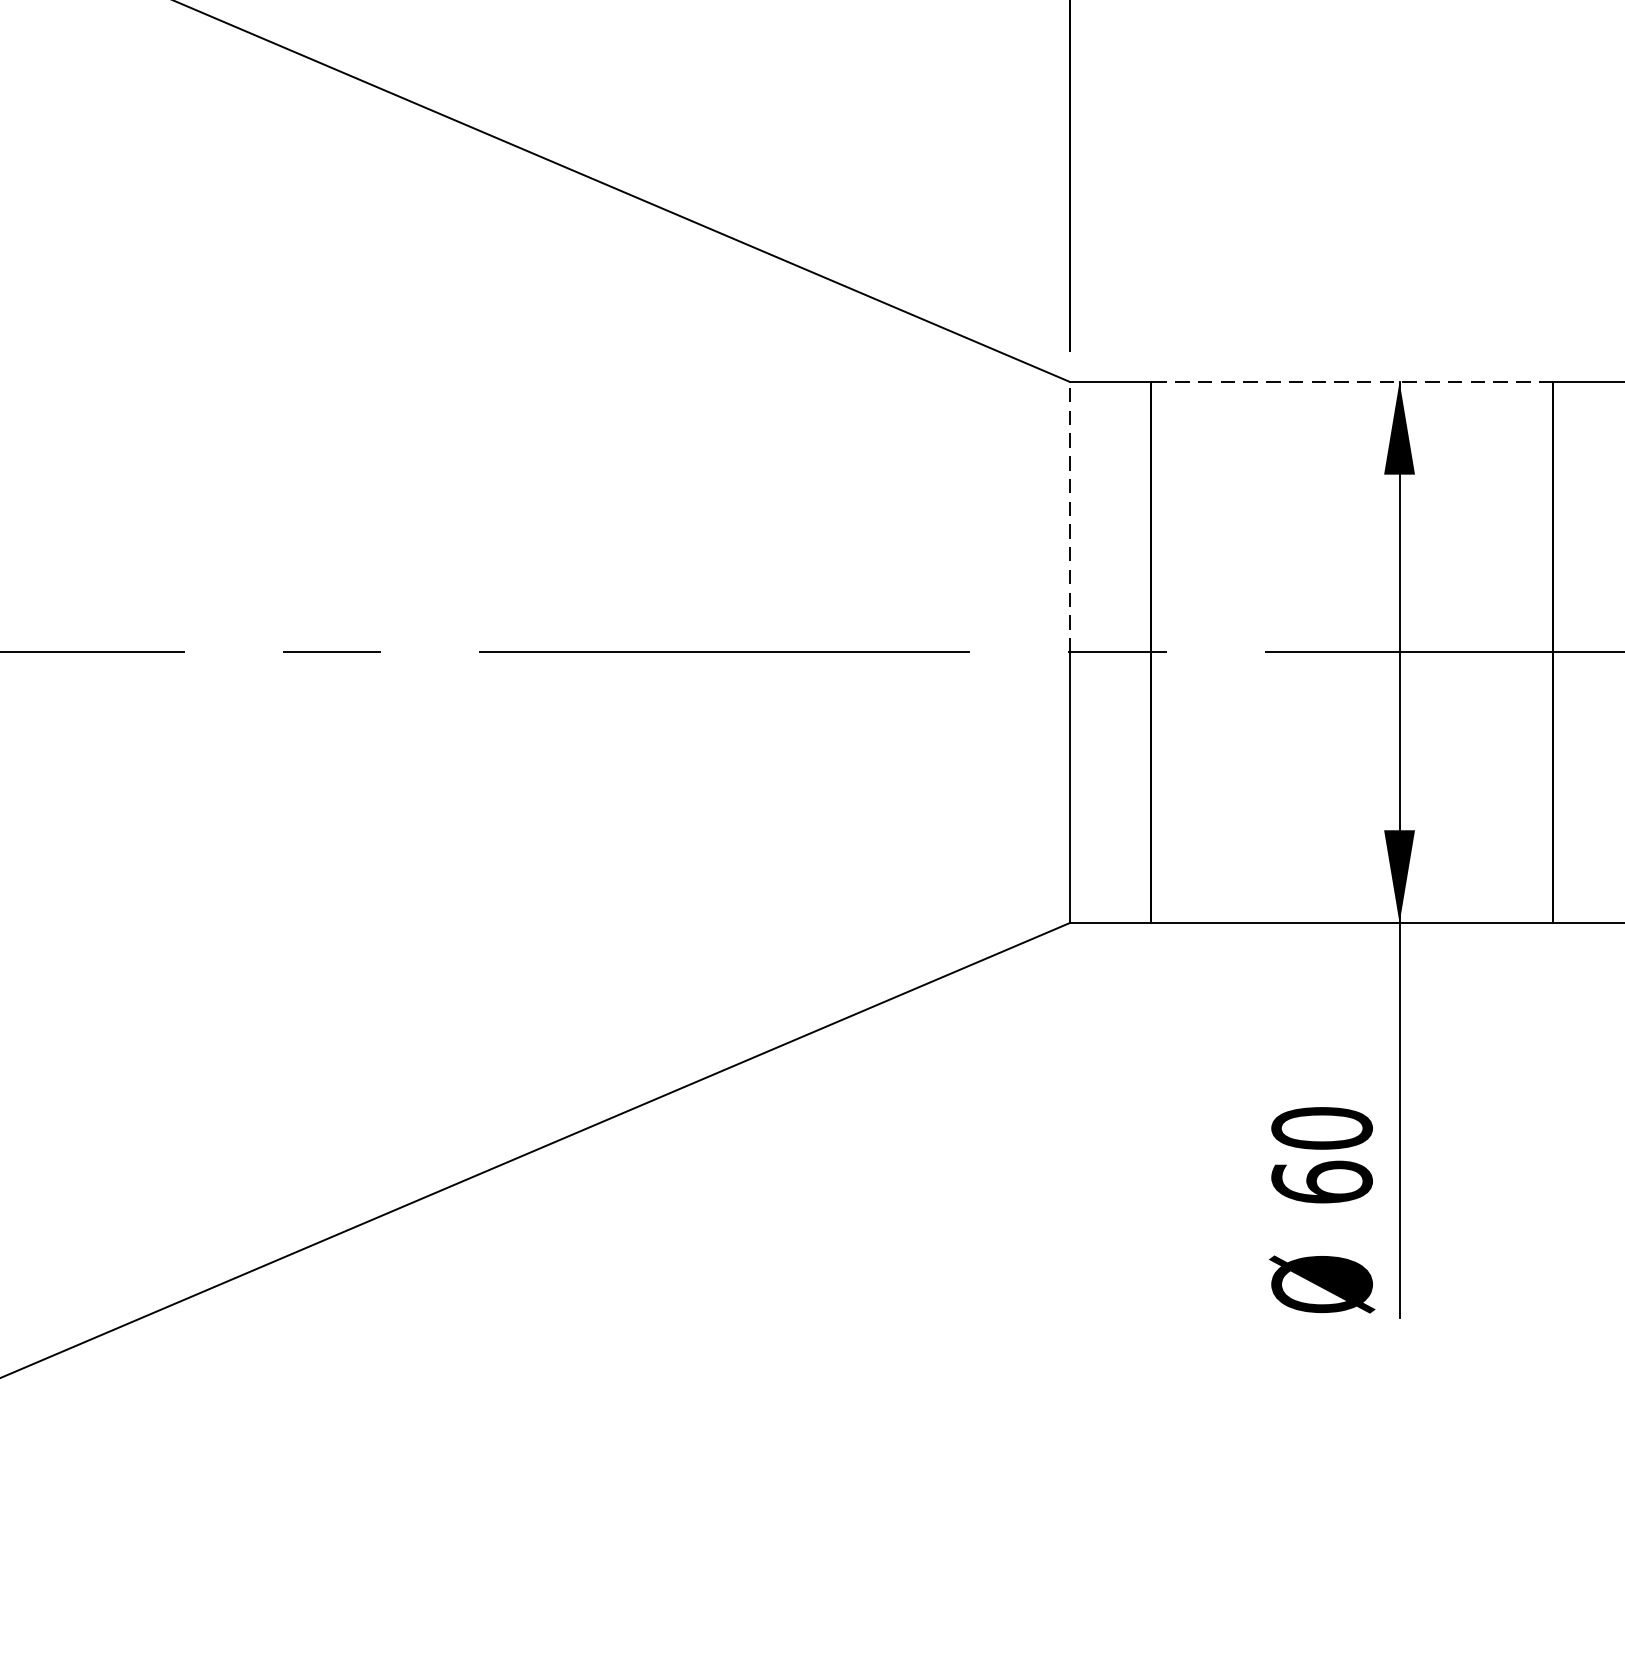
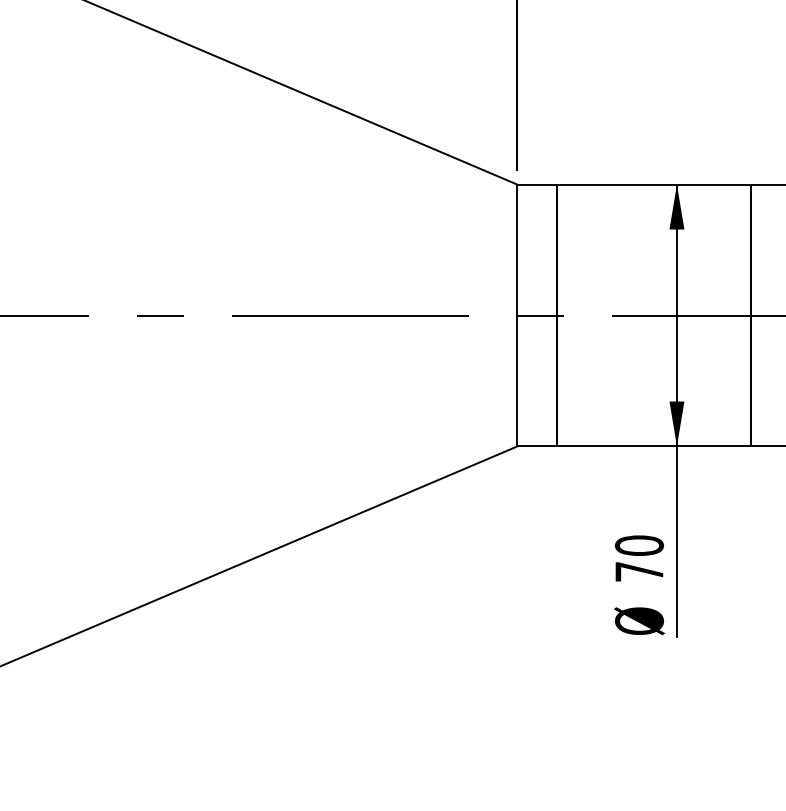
line: (1351, 381) -> (653, 184), dashed -> solid
line: (1069, 515) -> (517, 249), dashed -> solid
text: (1322, 1181) -> (639, 571), 60 -> 70

